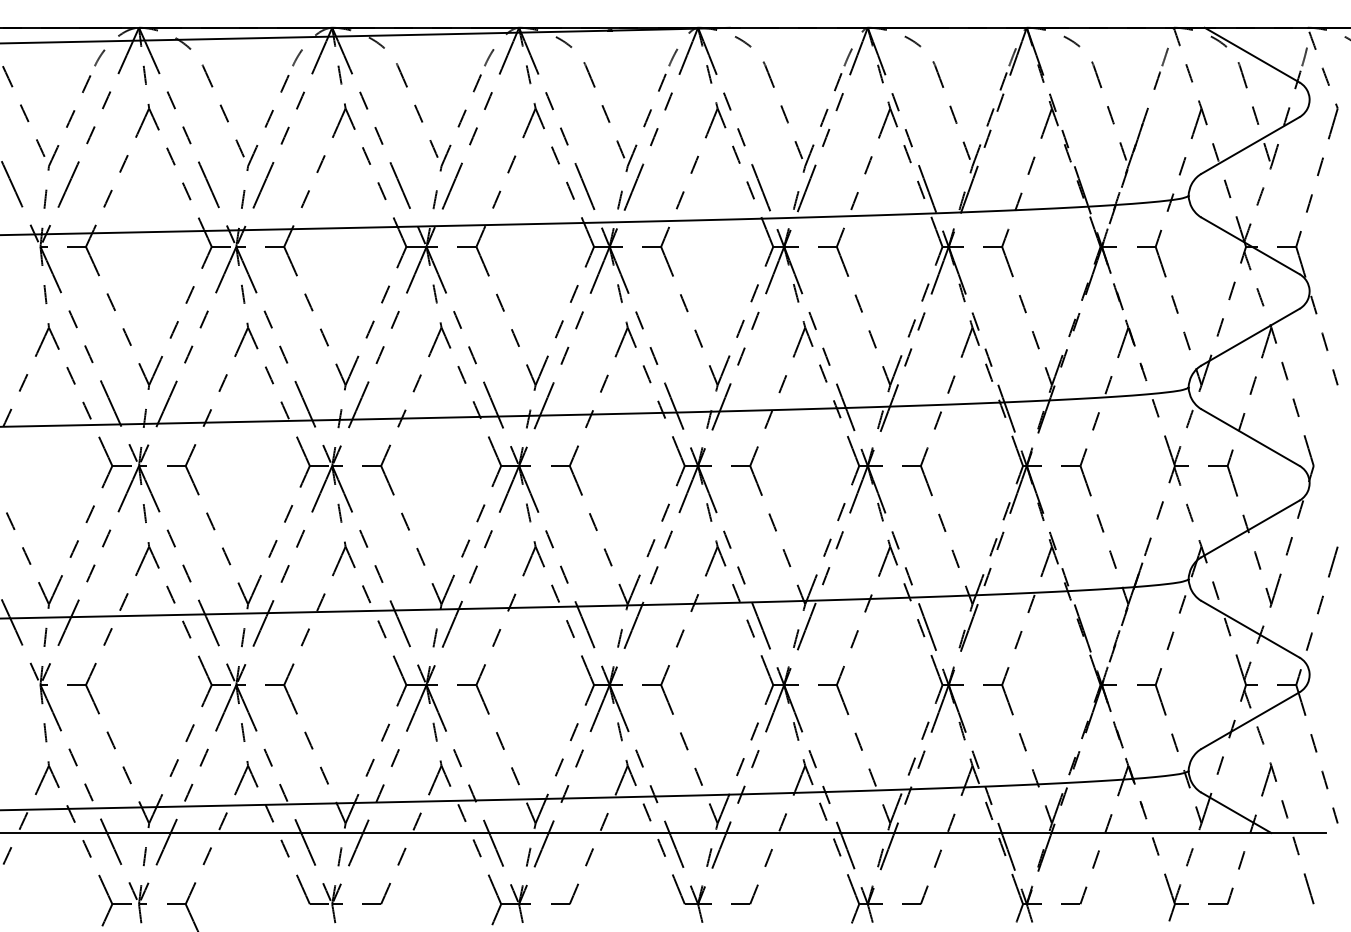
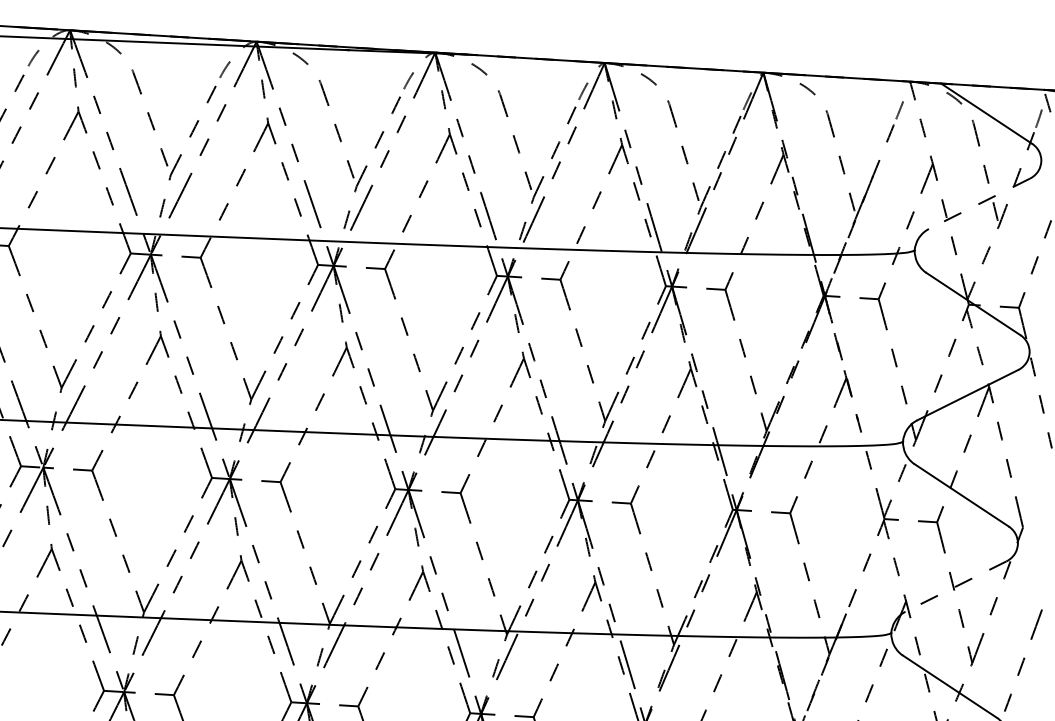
line: (1249, 145) -> (978, 203), solid -> dashed
line: (1249, 529) -> (955, 587), solid -> dashed

